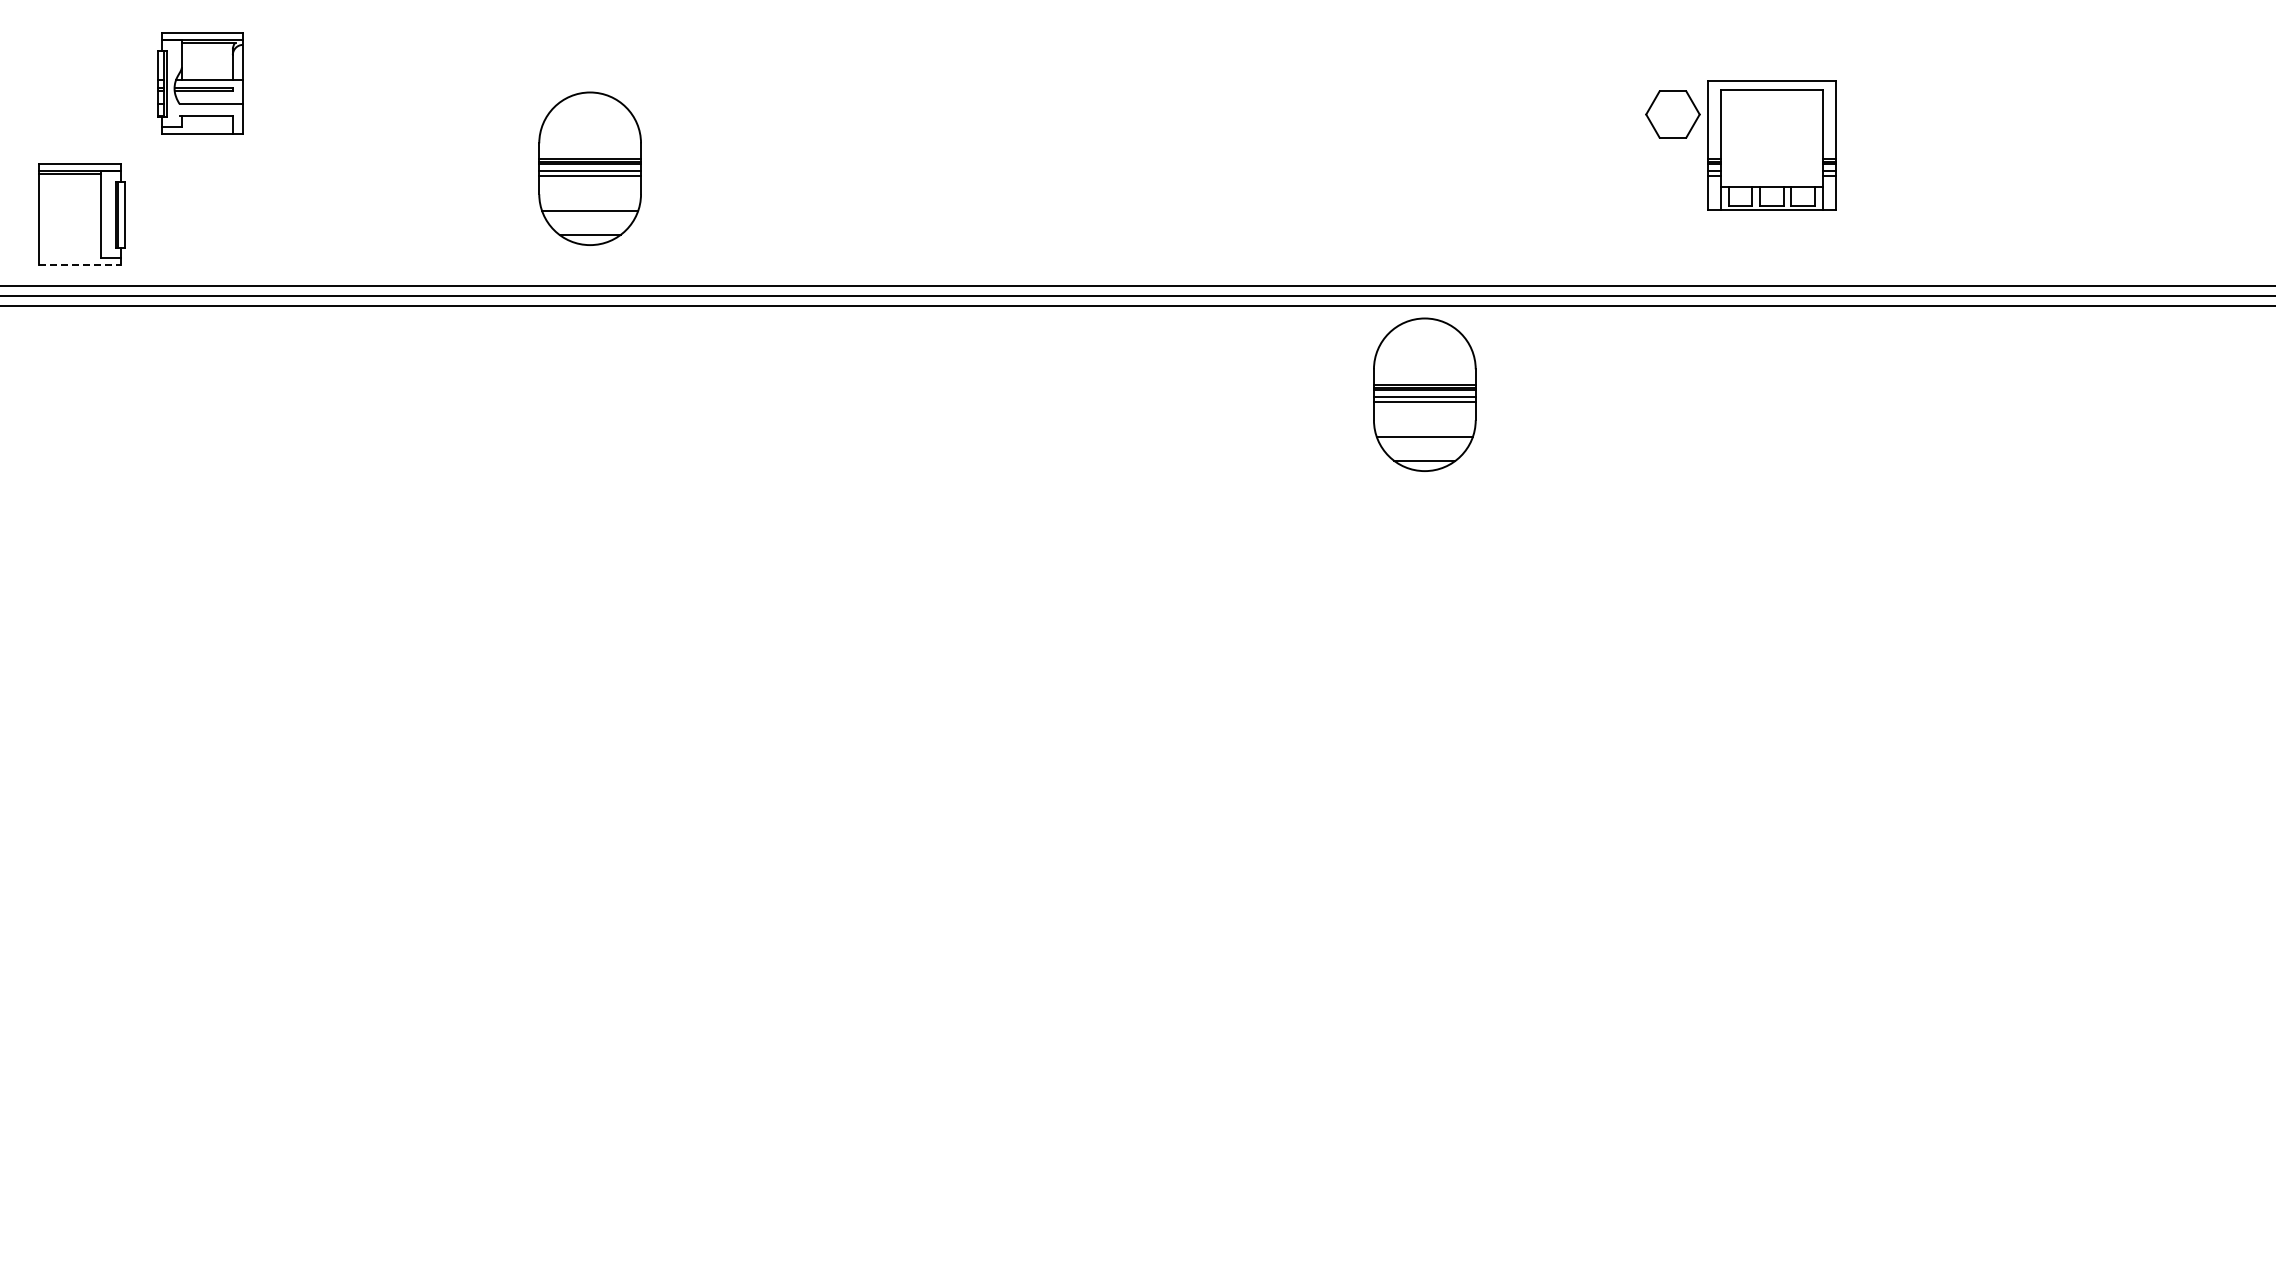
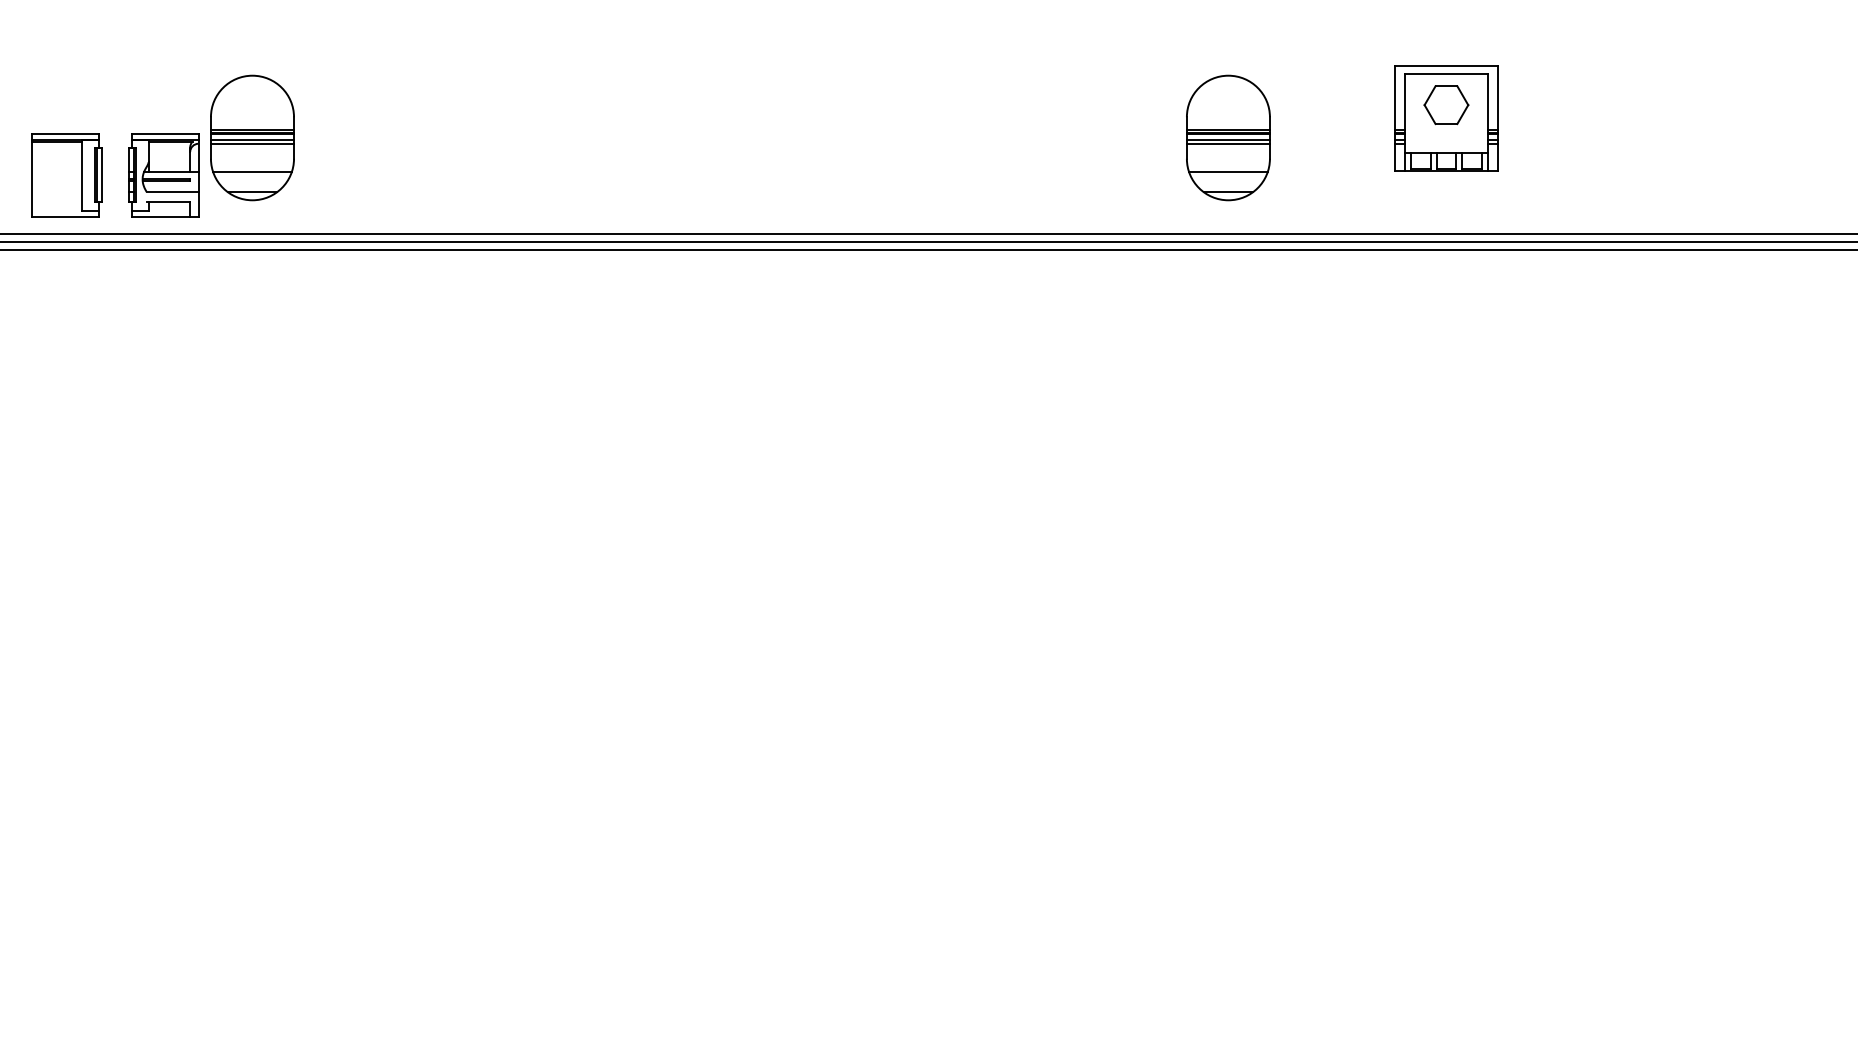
part: (200, 83) -> (163, 175), moved
part: (1672, 114) -> (1446, 105), moved
part: (589, 168) -> (251, 137), moved
line: (80, 265) -> (65, 216), dashed -> solid
part: (1424, 394) -> (1228, 137), moved

